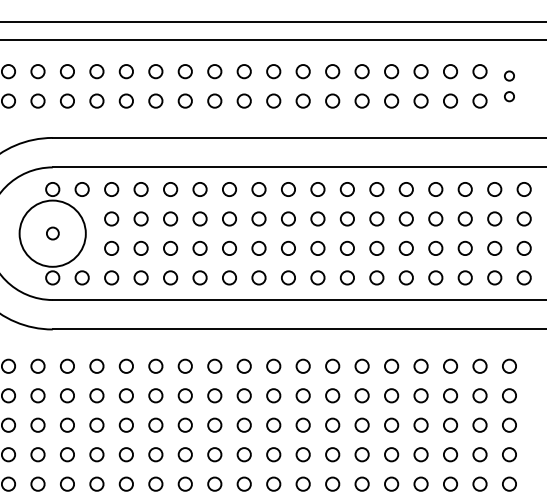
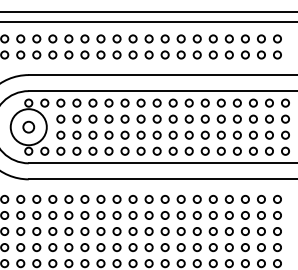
part: (509, 85) -> (277, 46), size x1.43
circle: (52, 232) -> (28, 126), size x1.67

